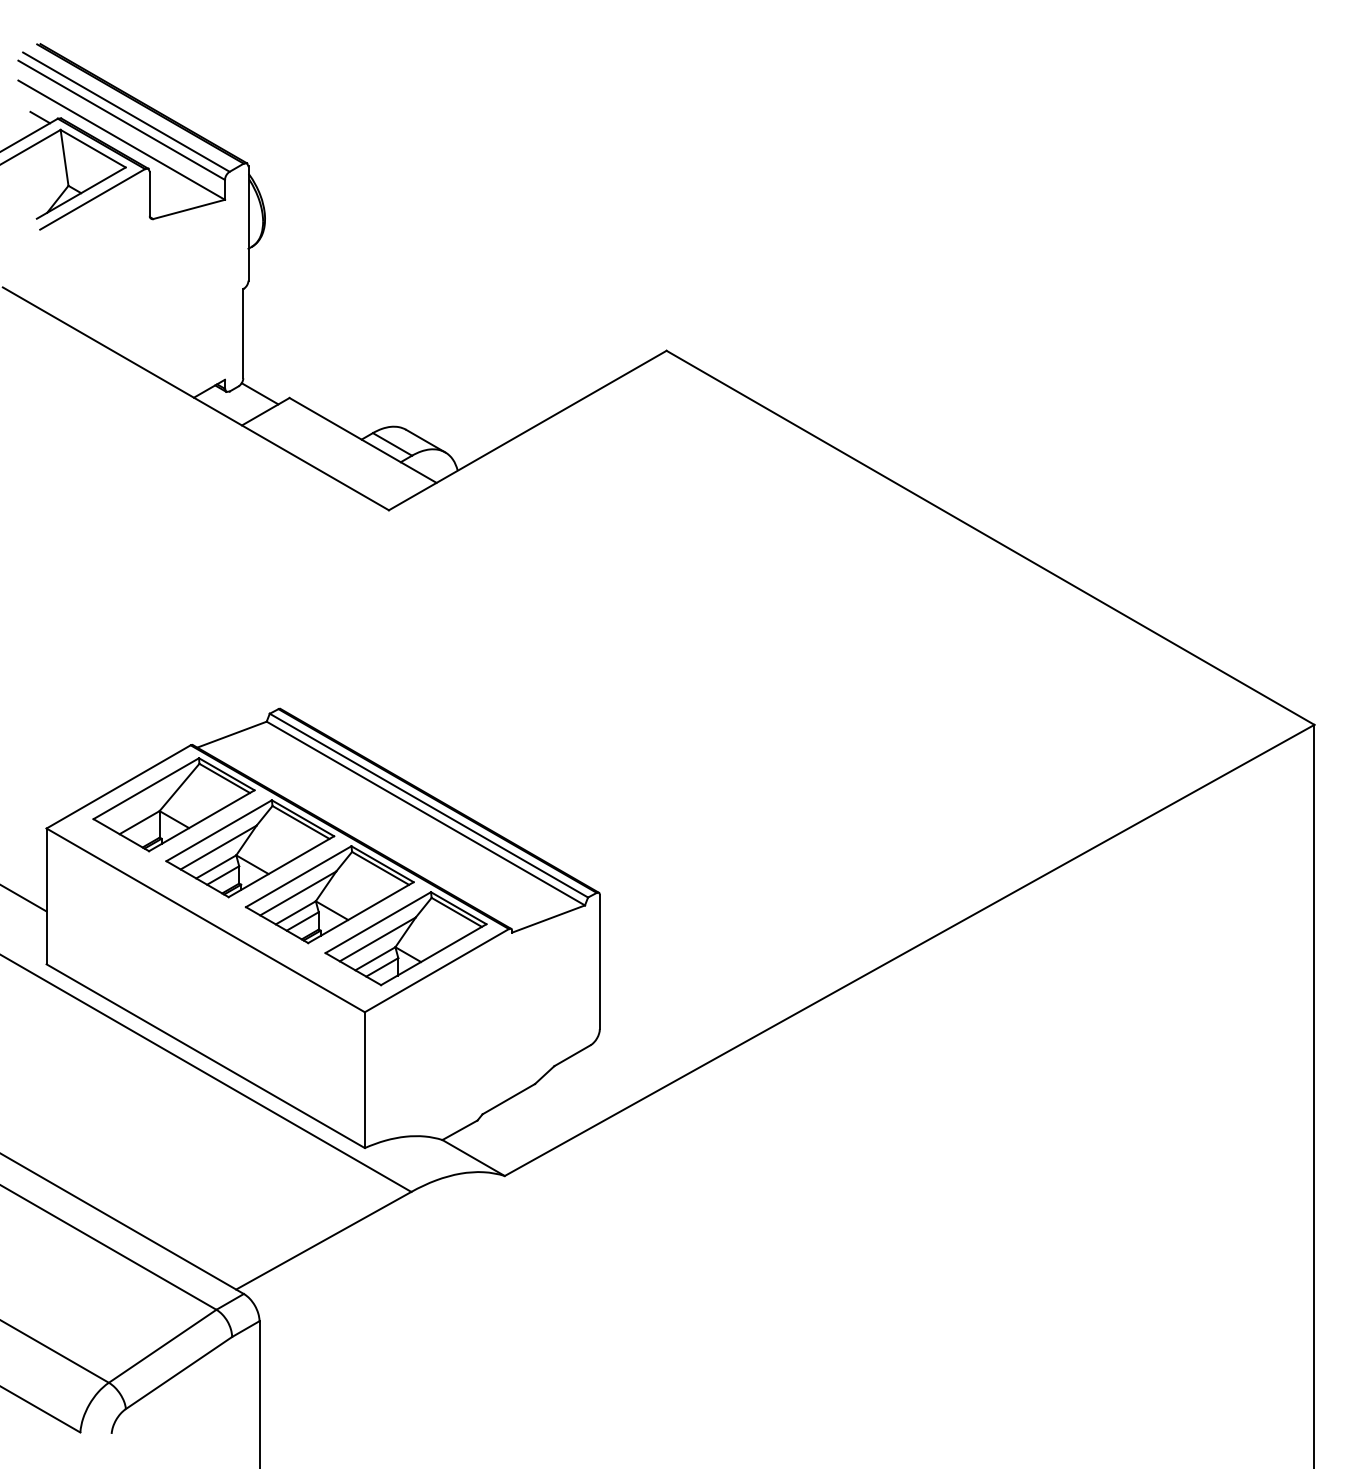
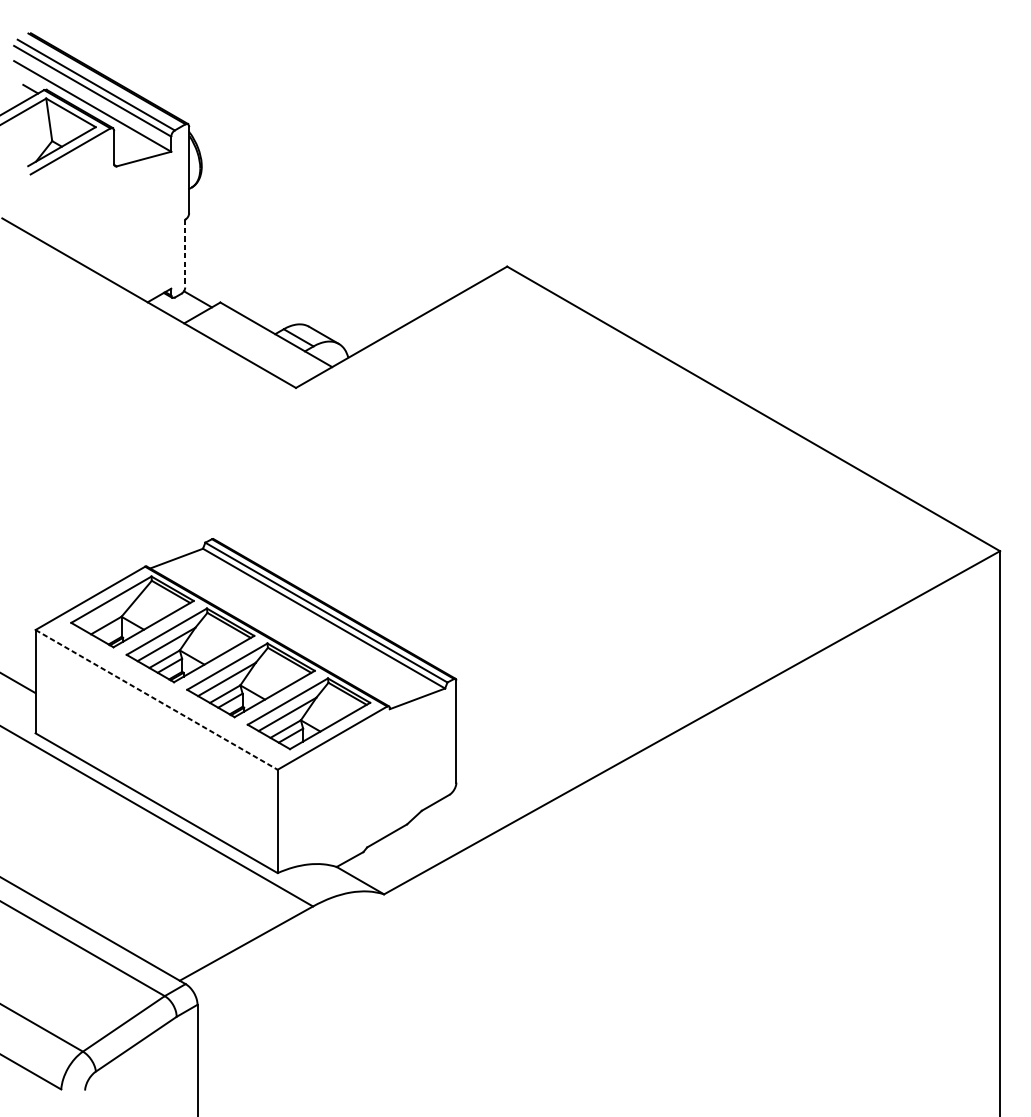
line: (243, 333) -> (185, 253), solid -> dashed
line: (205, 920) -> (156, 699), solid -> dashed

